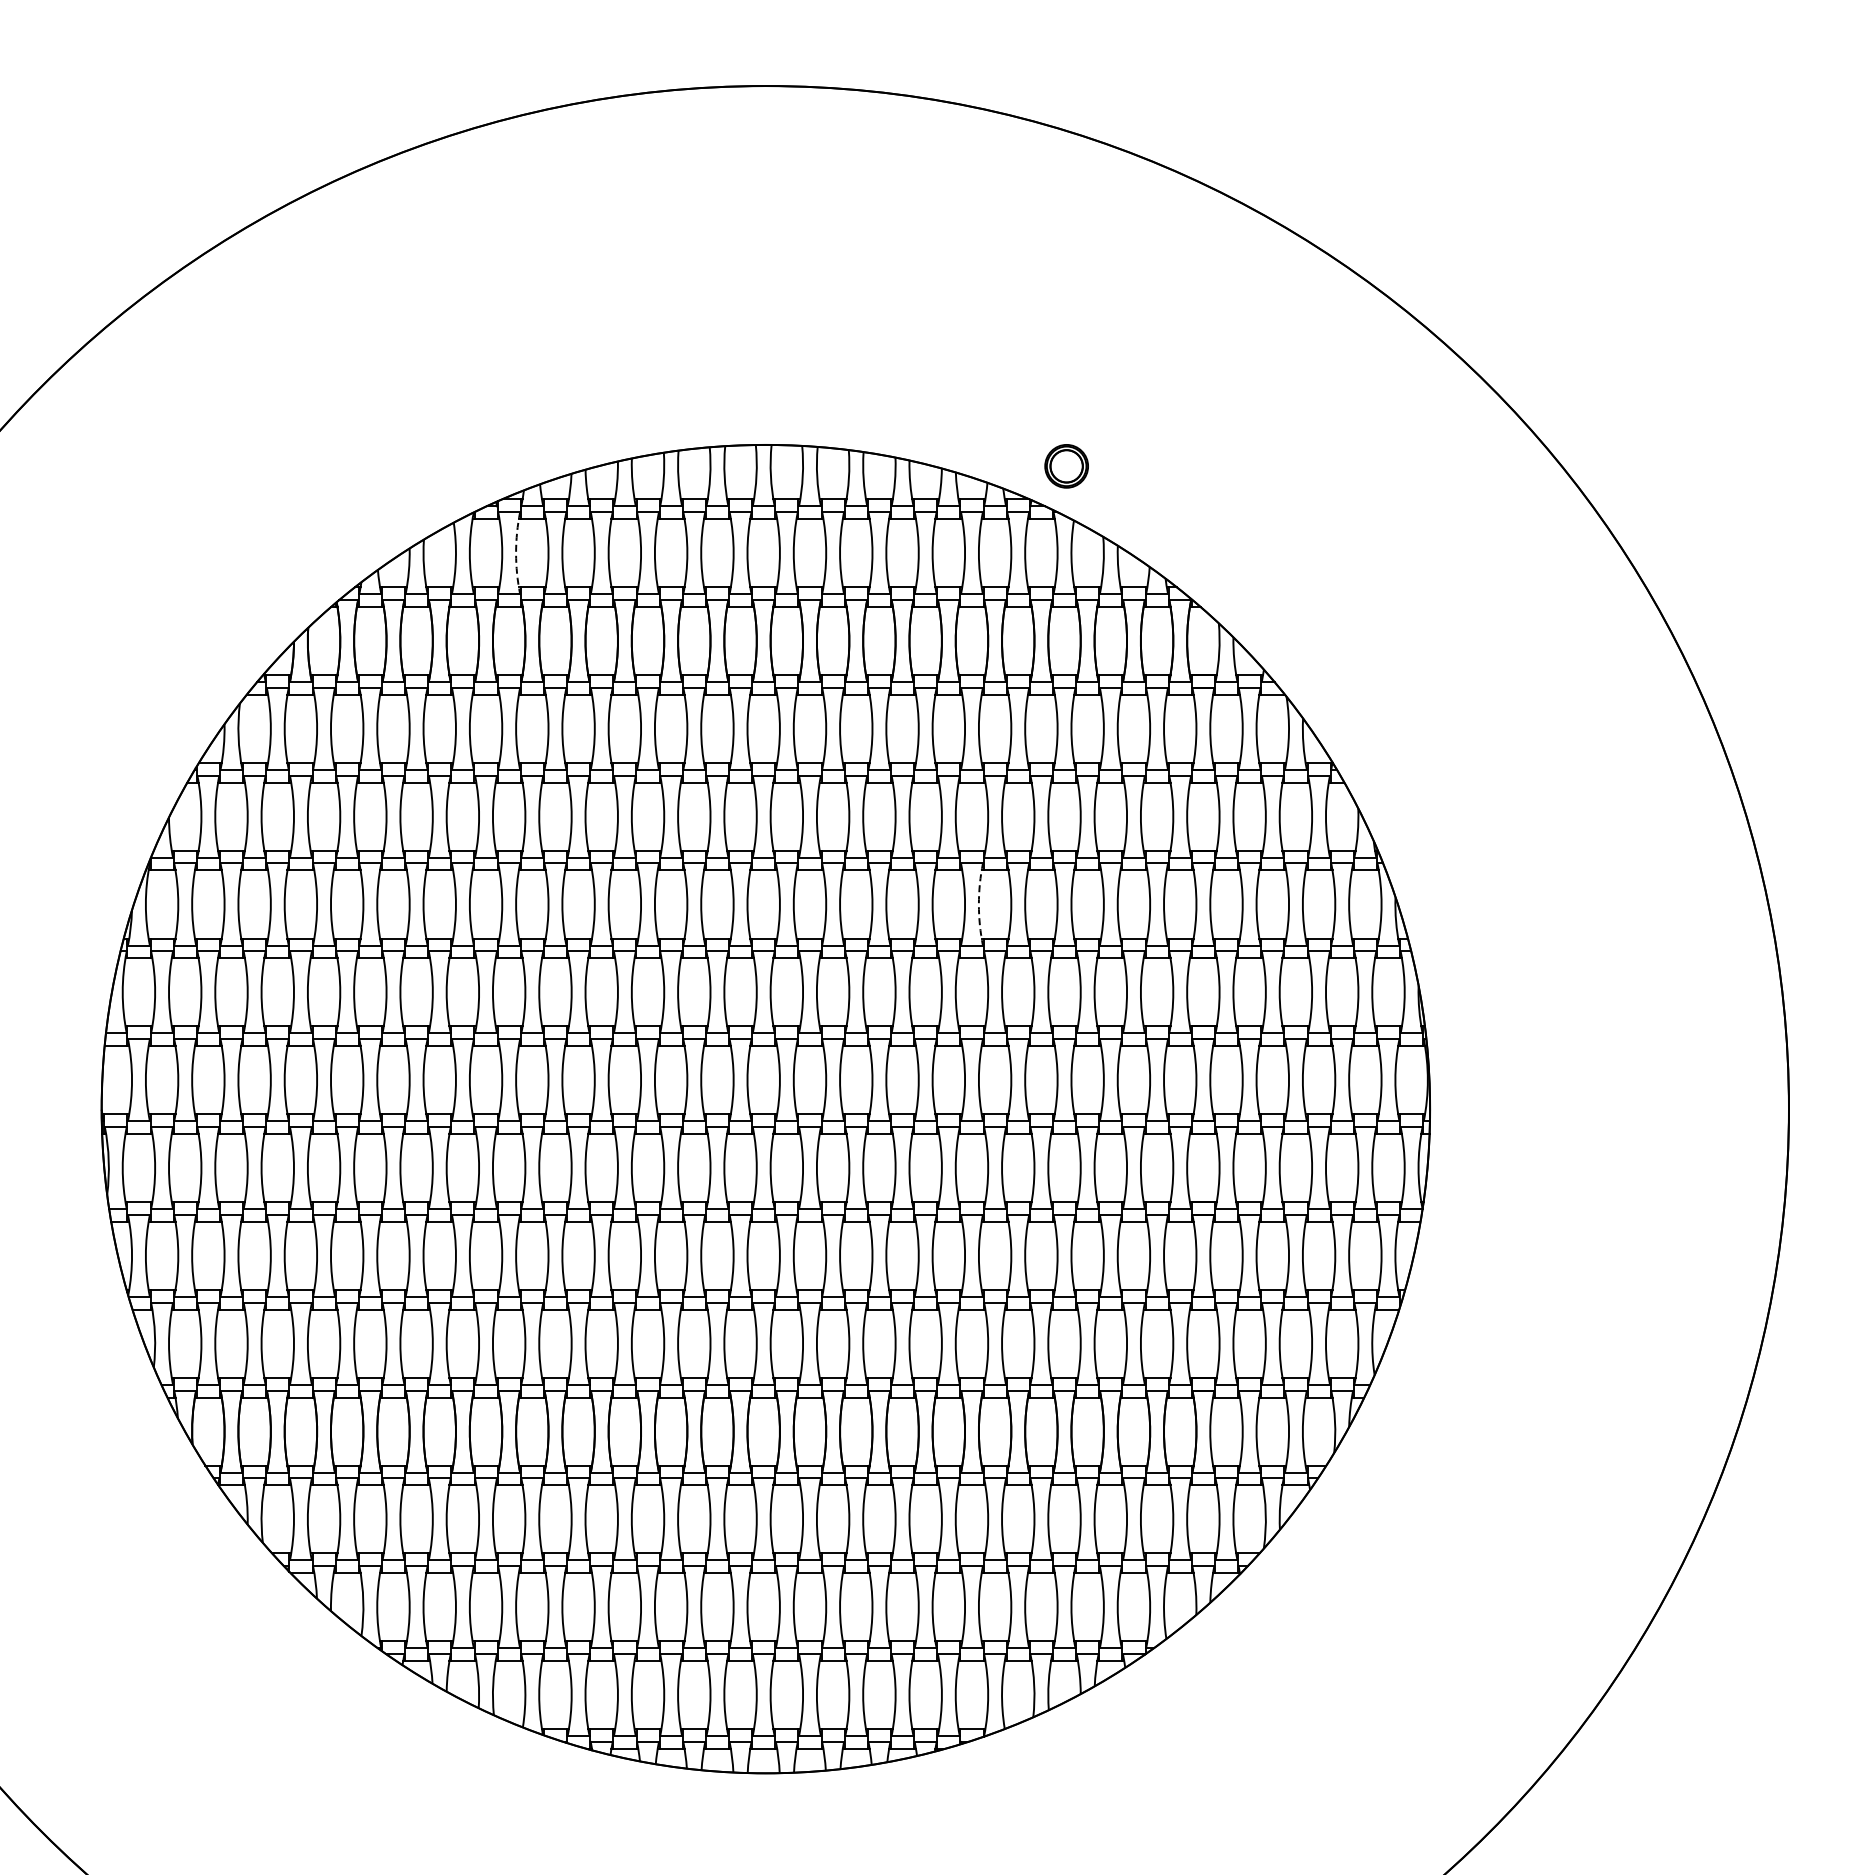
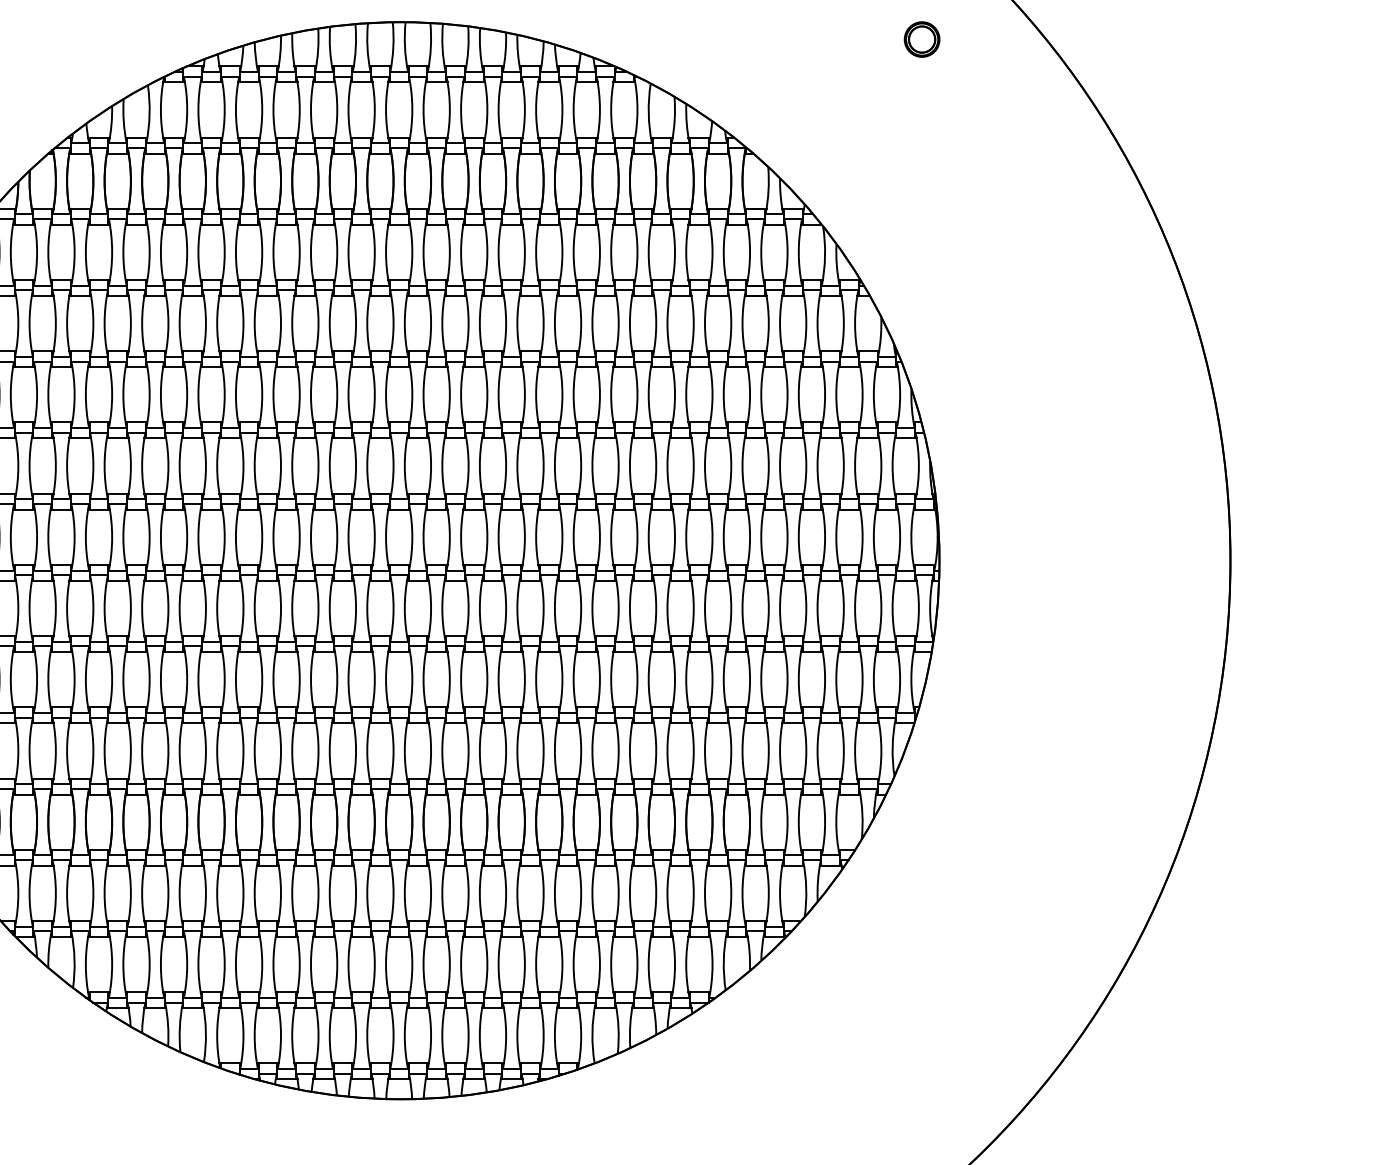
part: (1066, 466) -> (921, 39), moved
arc: (516, 553) -> (198, 110), dashed -> solid
arc: (978, 904) -> (573, 394), dashed -> solid

